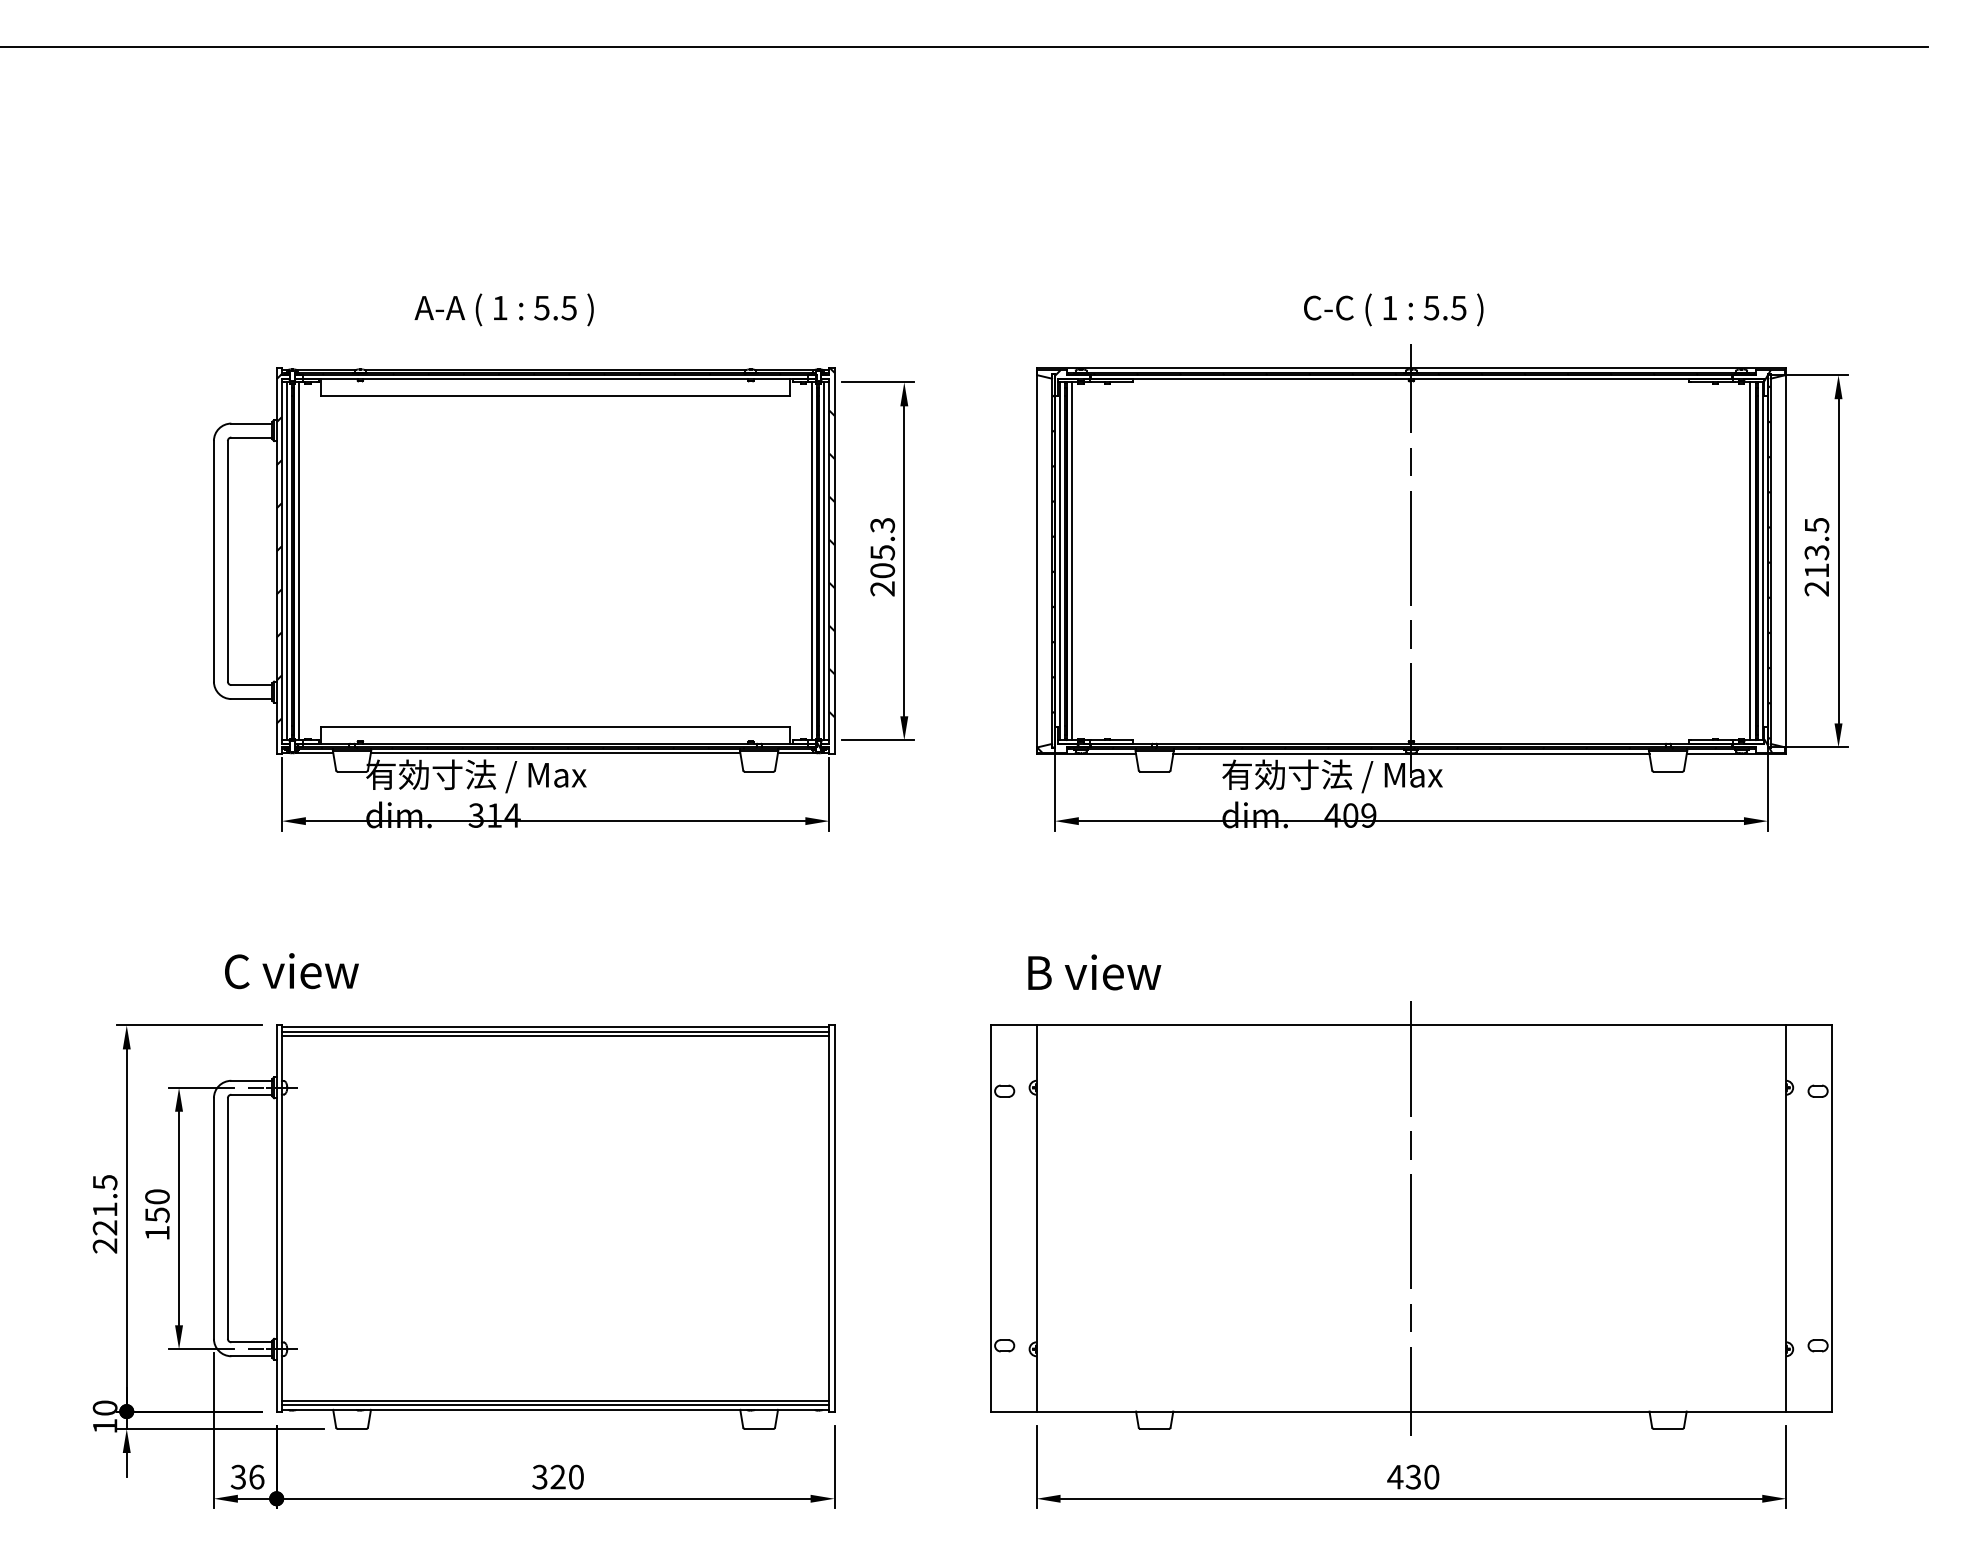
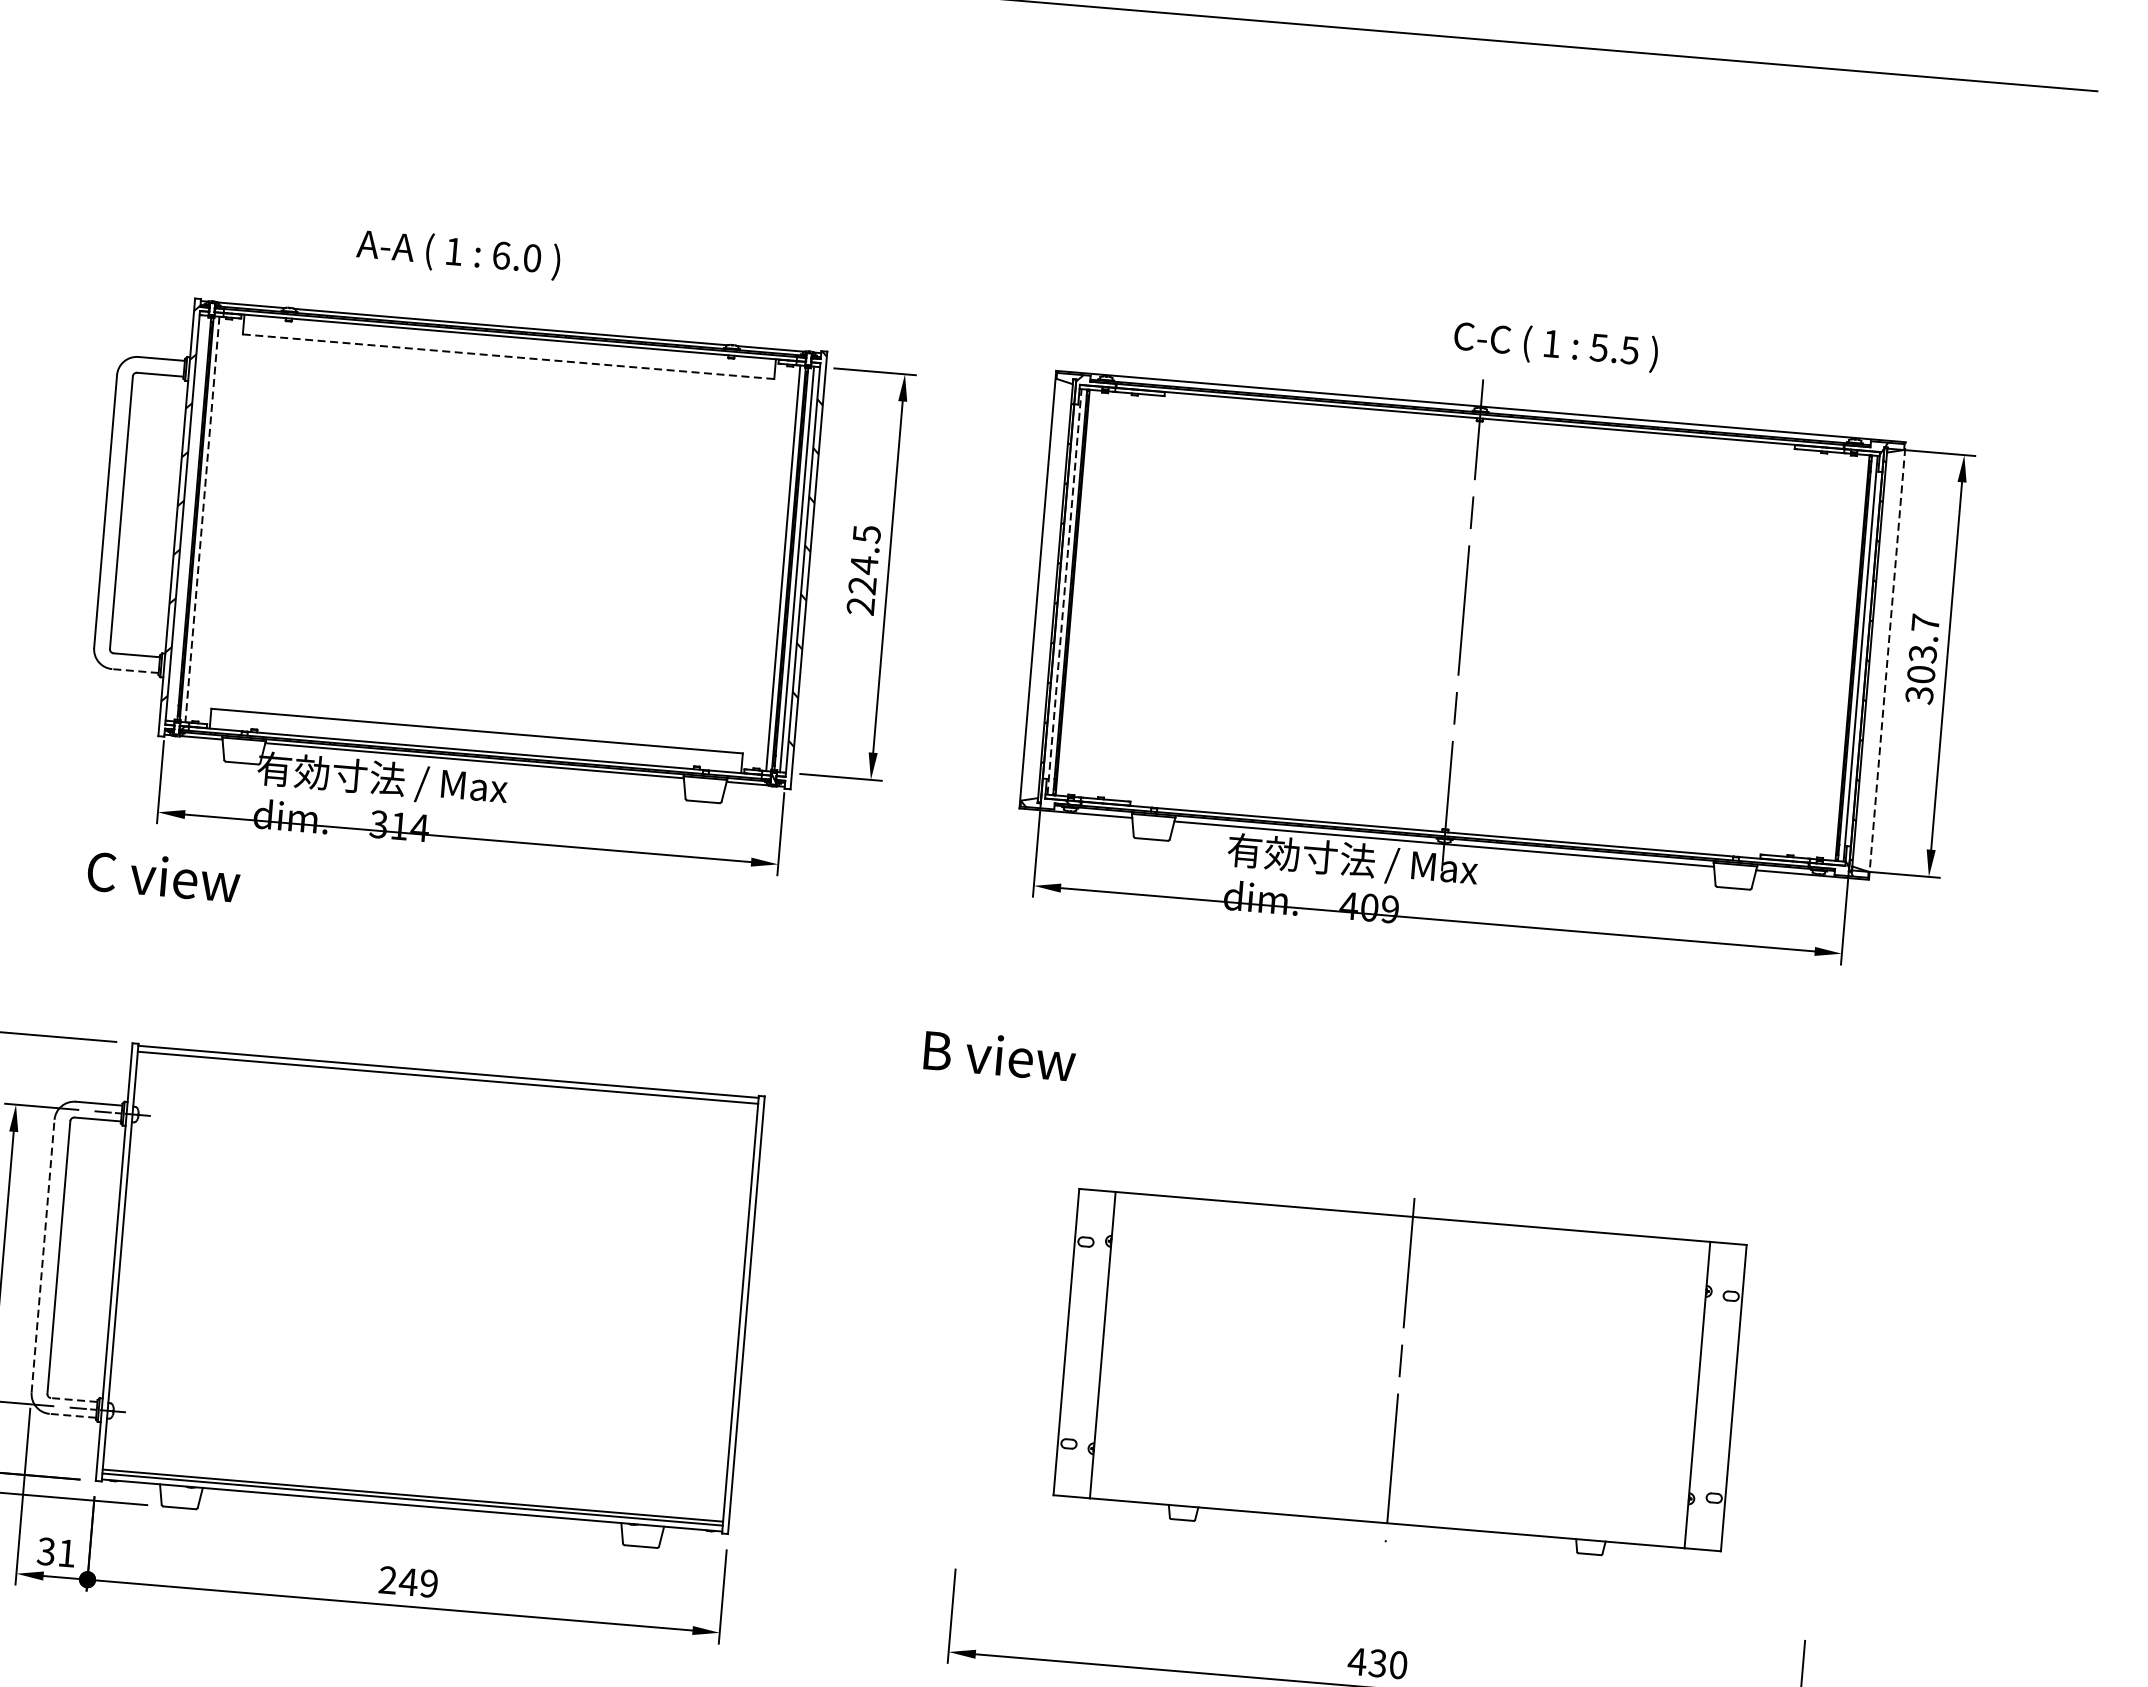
text: (555, 307) -> (516, 256), 5.5 -> 6.0
text: (1393, 309) -> (1555, 345), moved
line: (555, 396) -> (508, 357), solid -> dashed
text: (882, 548) -> (864, 560), 205.3 -> 224.5
text: (1816, 556) -> (1922, 658), 213.5 -> 303.7
line: (1786, 560) -> (1887, 660), solid -> dashed
line: (287, 561) -> (188, 518), removed
line: (299, 561) -> (202, 519), solid -> dashed
line: (1060, 561) -> (1064, 592), solid -> dashed
line: (1072, 561) -> (1078, 593), removed
line: (1750, 561) -> (1846, 657), removed
line: (251, 699) -> (135, 671), solid -> dashed
text: (291, 971) -> (163, 877), moved
text: (1094, 972) -> (999, 1055), moved
line: (555, 1035) -> (447, 1081), removed
line: (213, 1218) -> (42, 1256), solid -> dashed
part: (1411, 1218) -> (1400, 1370), size x0.7
line: (251, 1342) -> (73, 1400), solid -> dashed
line: (251, 1356) -> (72, 1416), solid -> dashed
text: (256, 1476) -> (66, 1552), 36 -> 31
text: (557, 1476) -> (407, 1581), 320 -> 249

